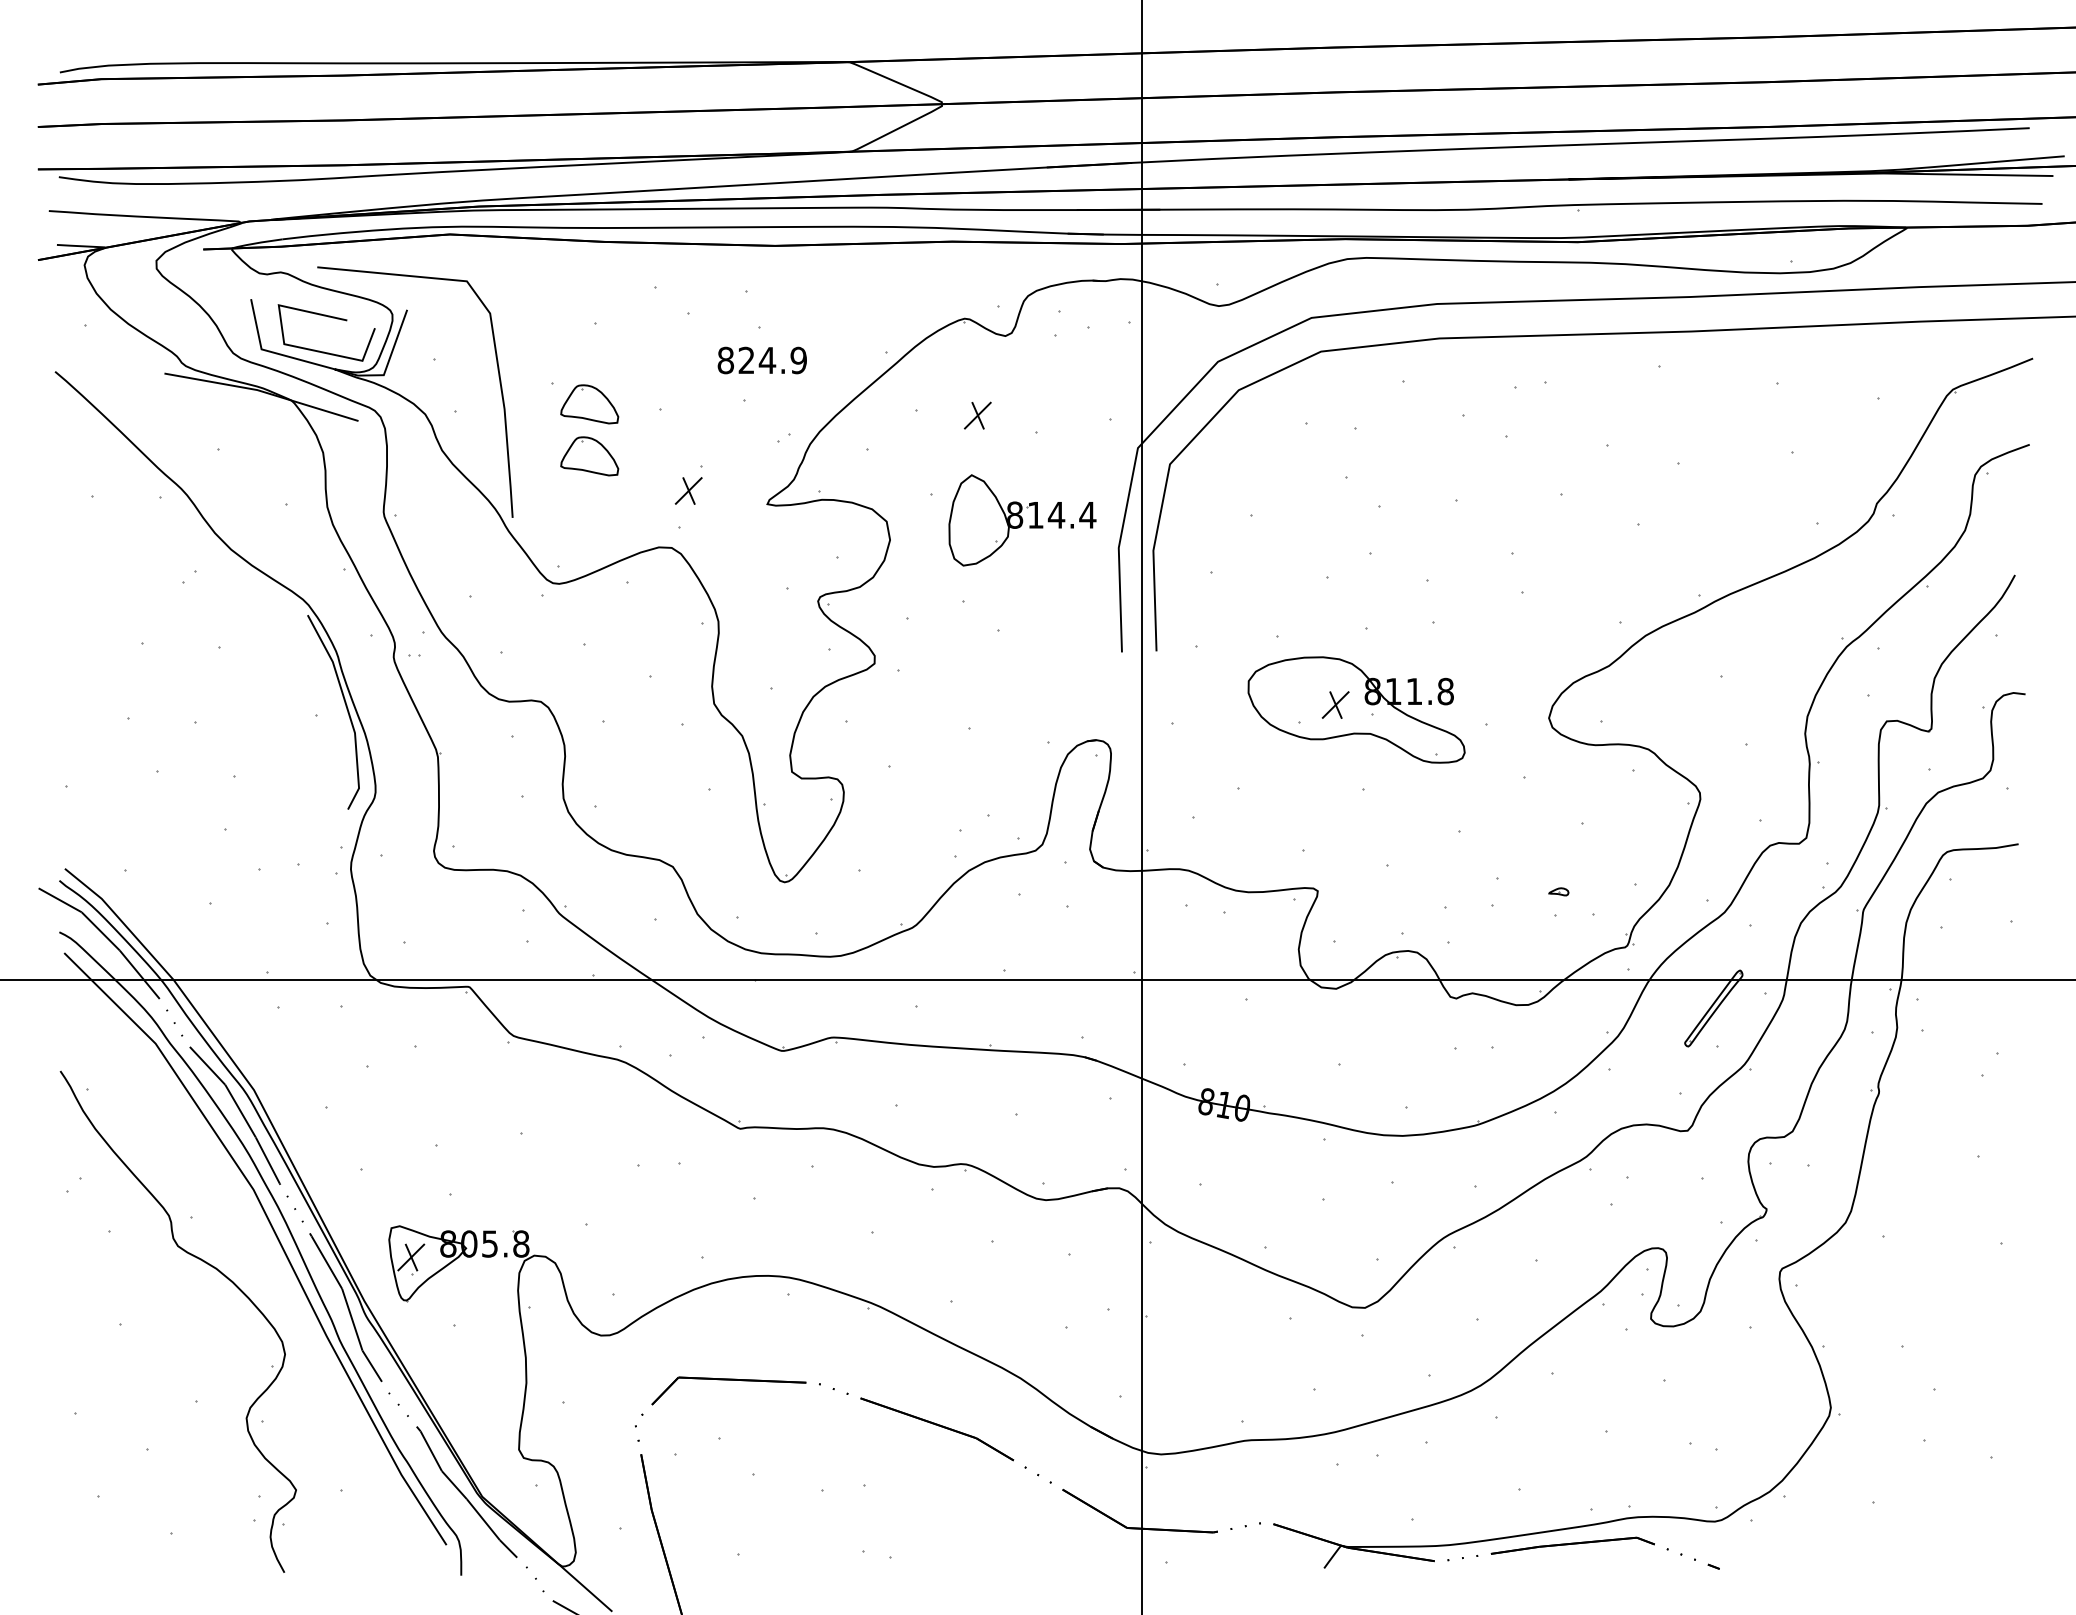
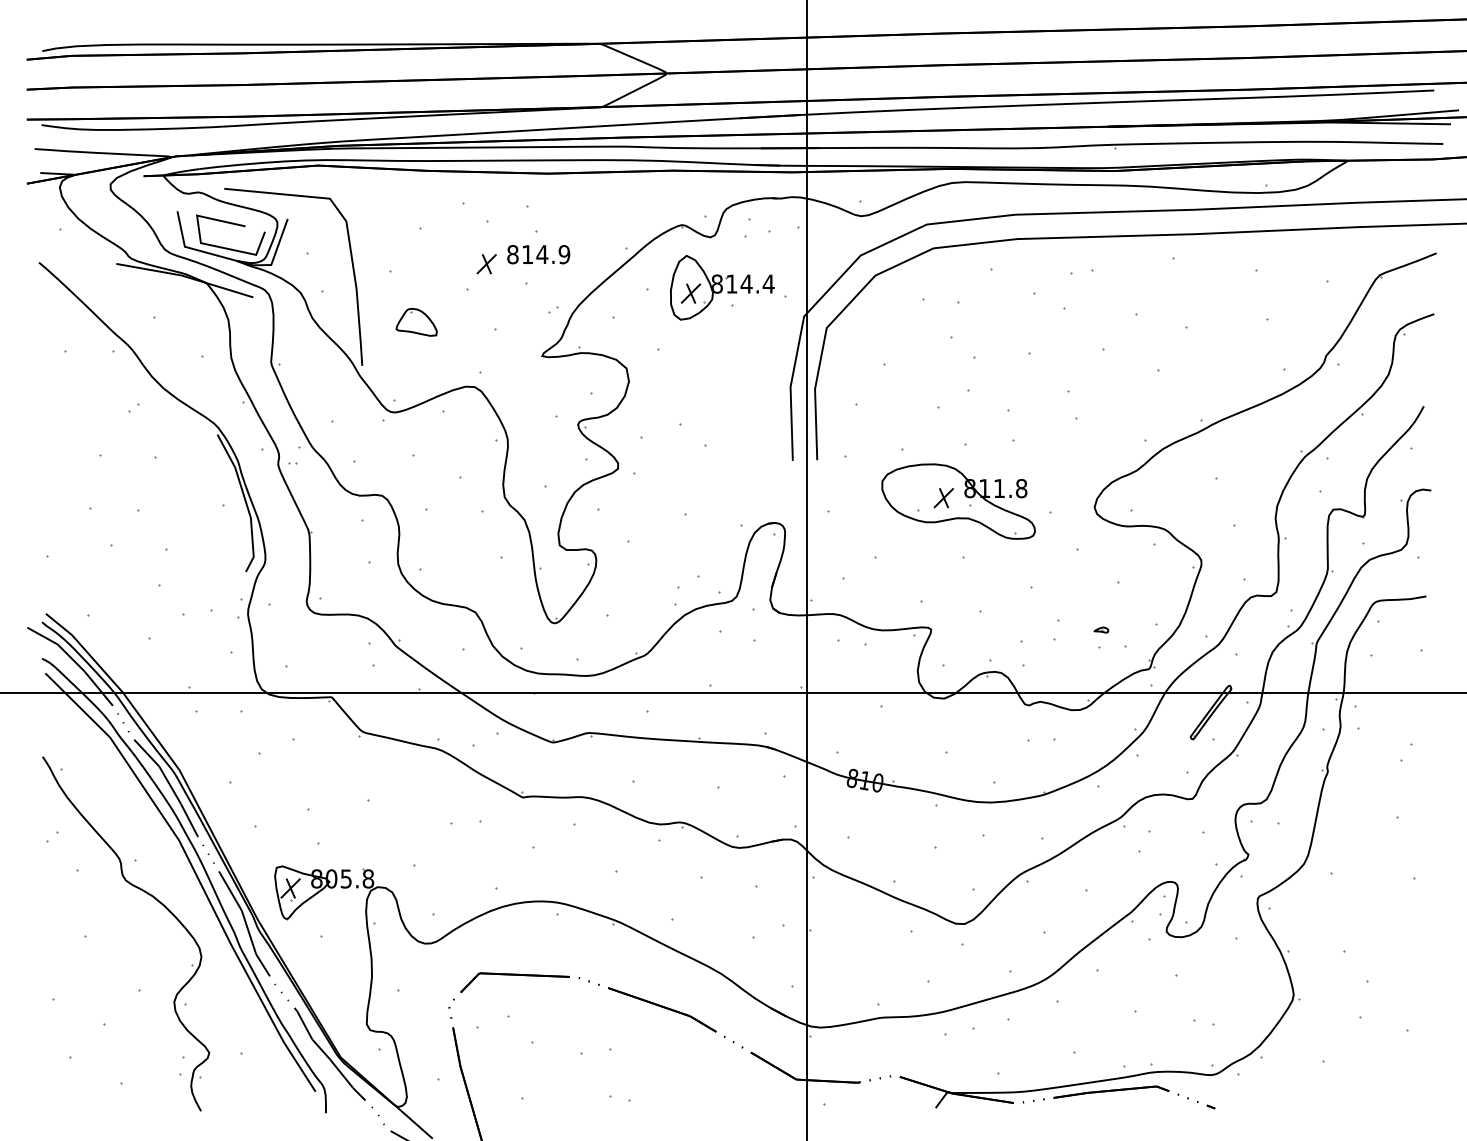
text: (746, 359) -> (527, 253), 824.9 -> 814.9
part: (589, 404) -> (416, 285), removed
part: (688, 490) -> (486, 263), moved
part: (1022, 520) -> (722, 287), moved

